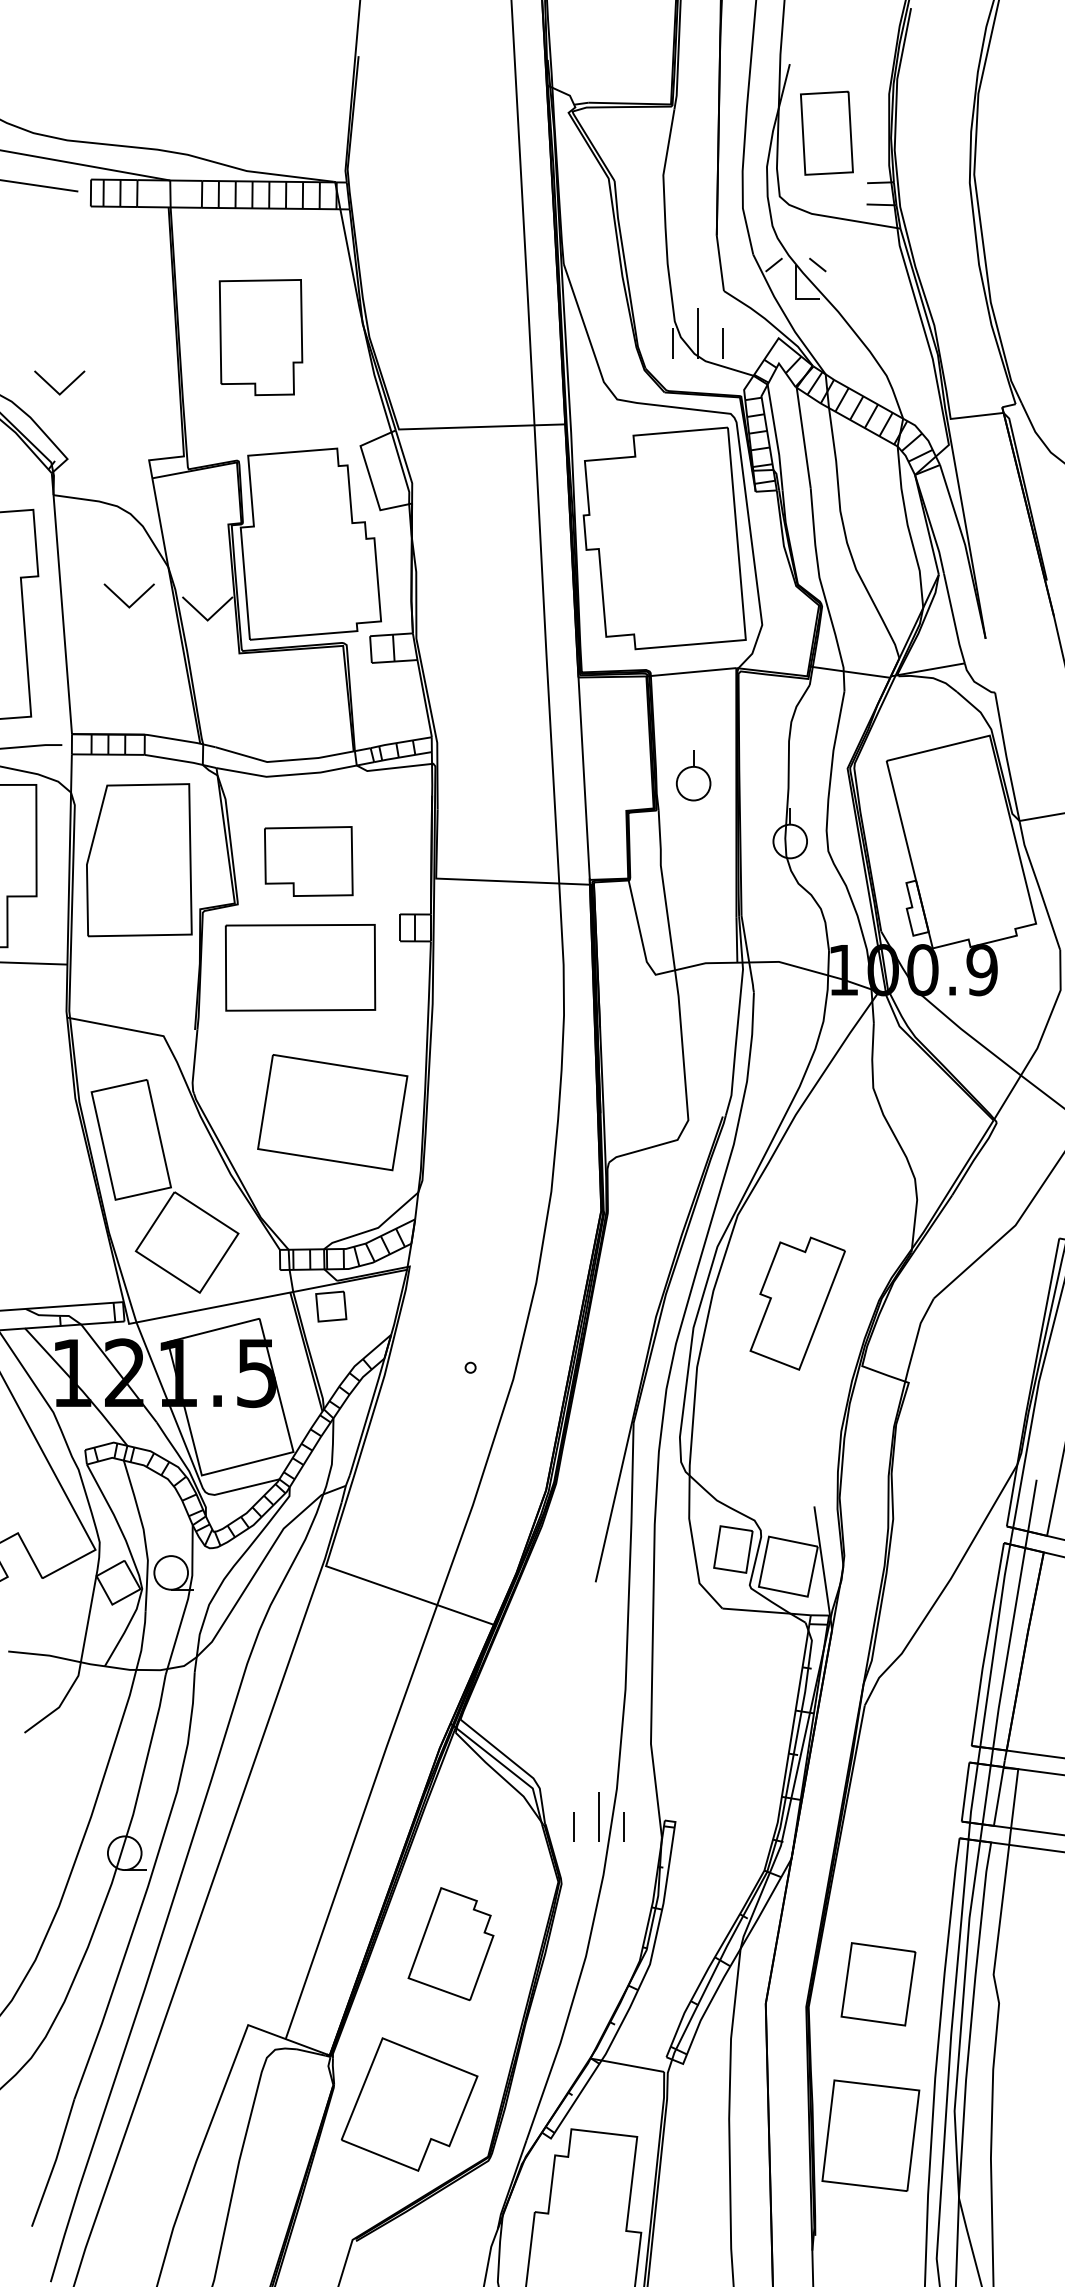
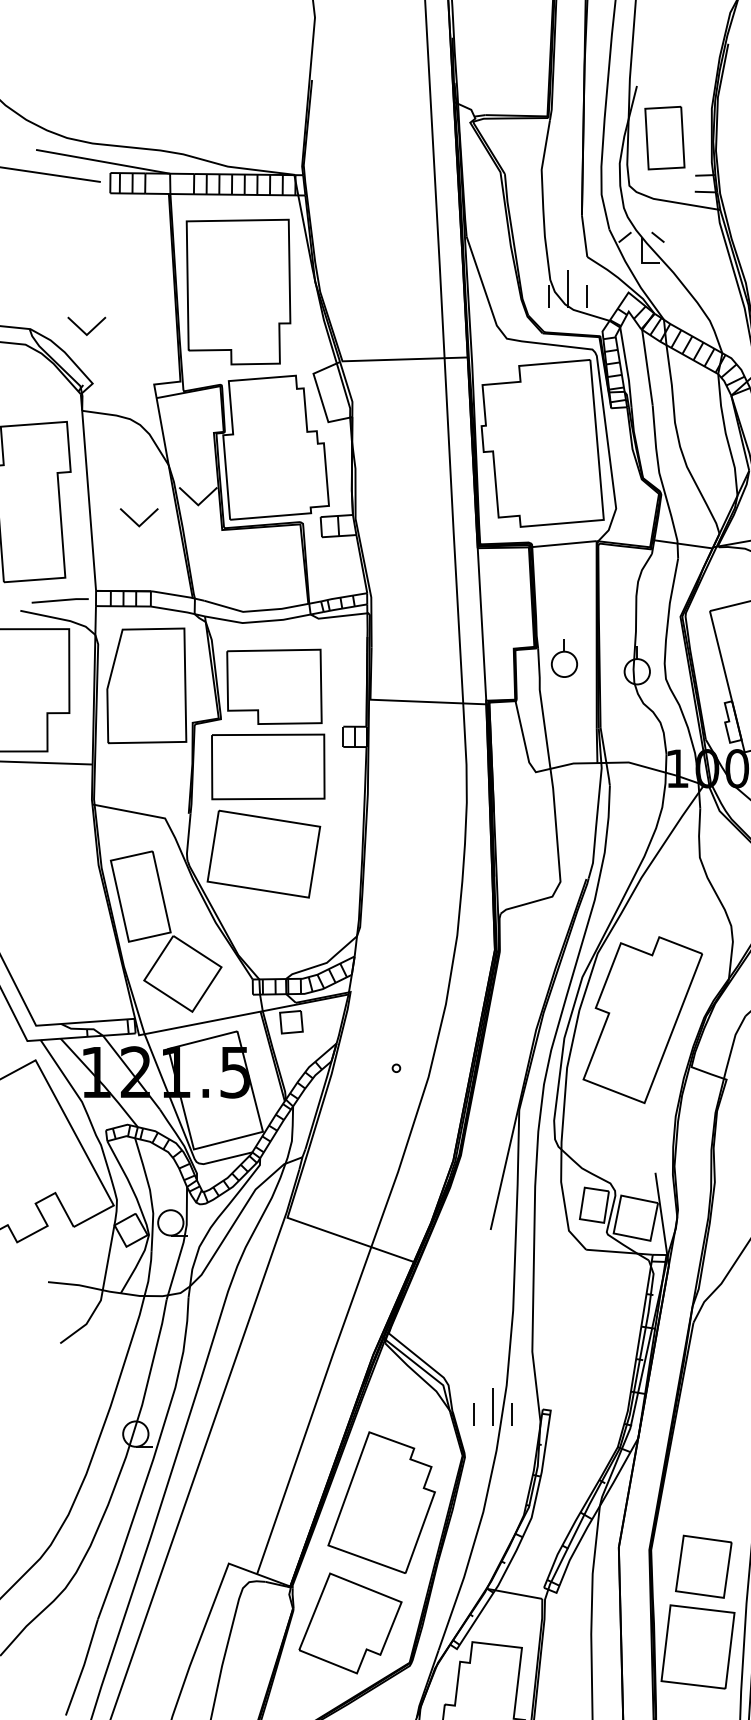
part: (260, 337) -> (238, 292), size x1.67
part: (123, 600) -> (134, 521), moved
part: (693, 775) -> (564, 658), moved
part: (308, 861) -> (274, 686), size x1.43
part: (332, 1112) -> (263, 854), moved
part: (797, 1303) -> (642, 1019), size x1.67
part: (450, 1943) -> (381, 1502), size x1.67
part: (878, 1984) -> (703, 1566), moved

